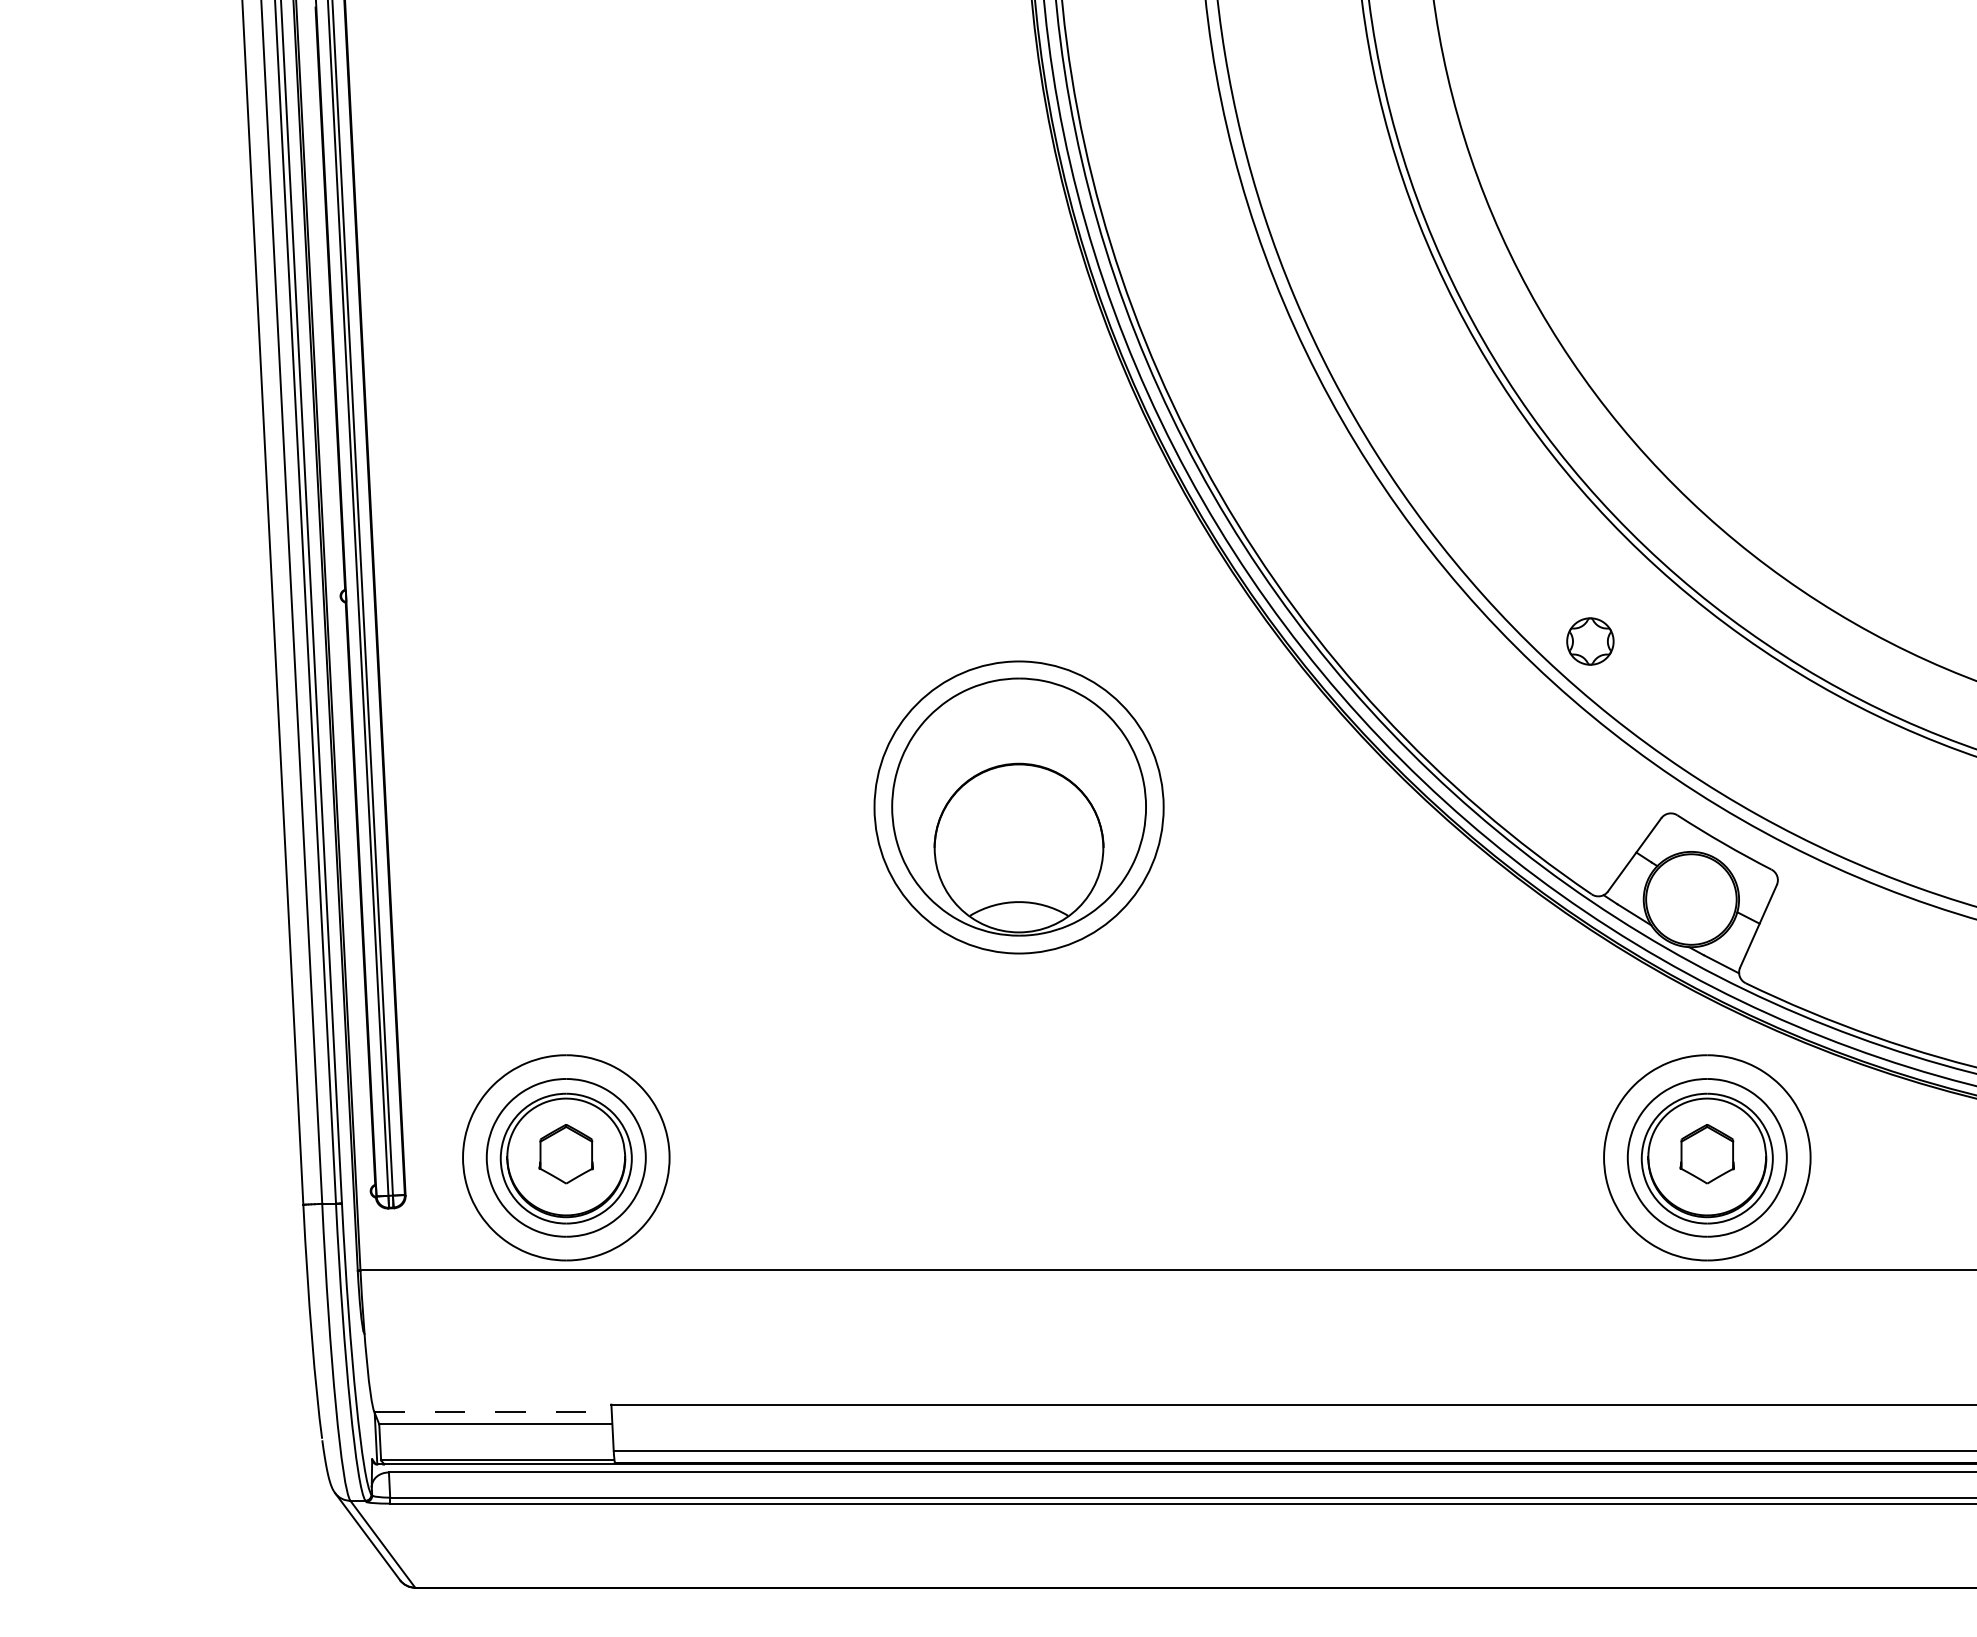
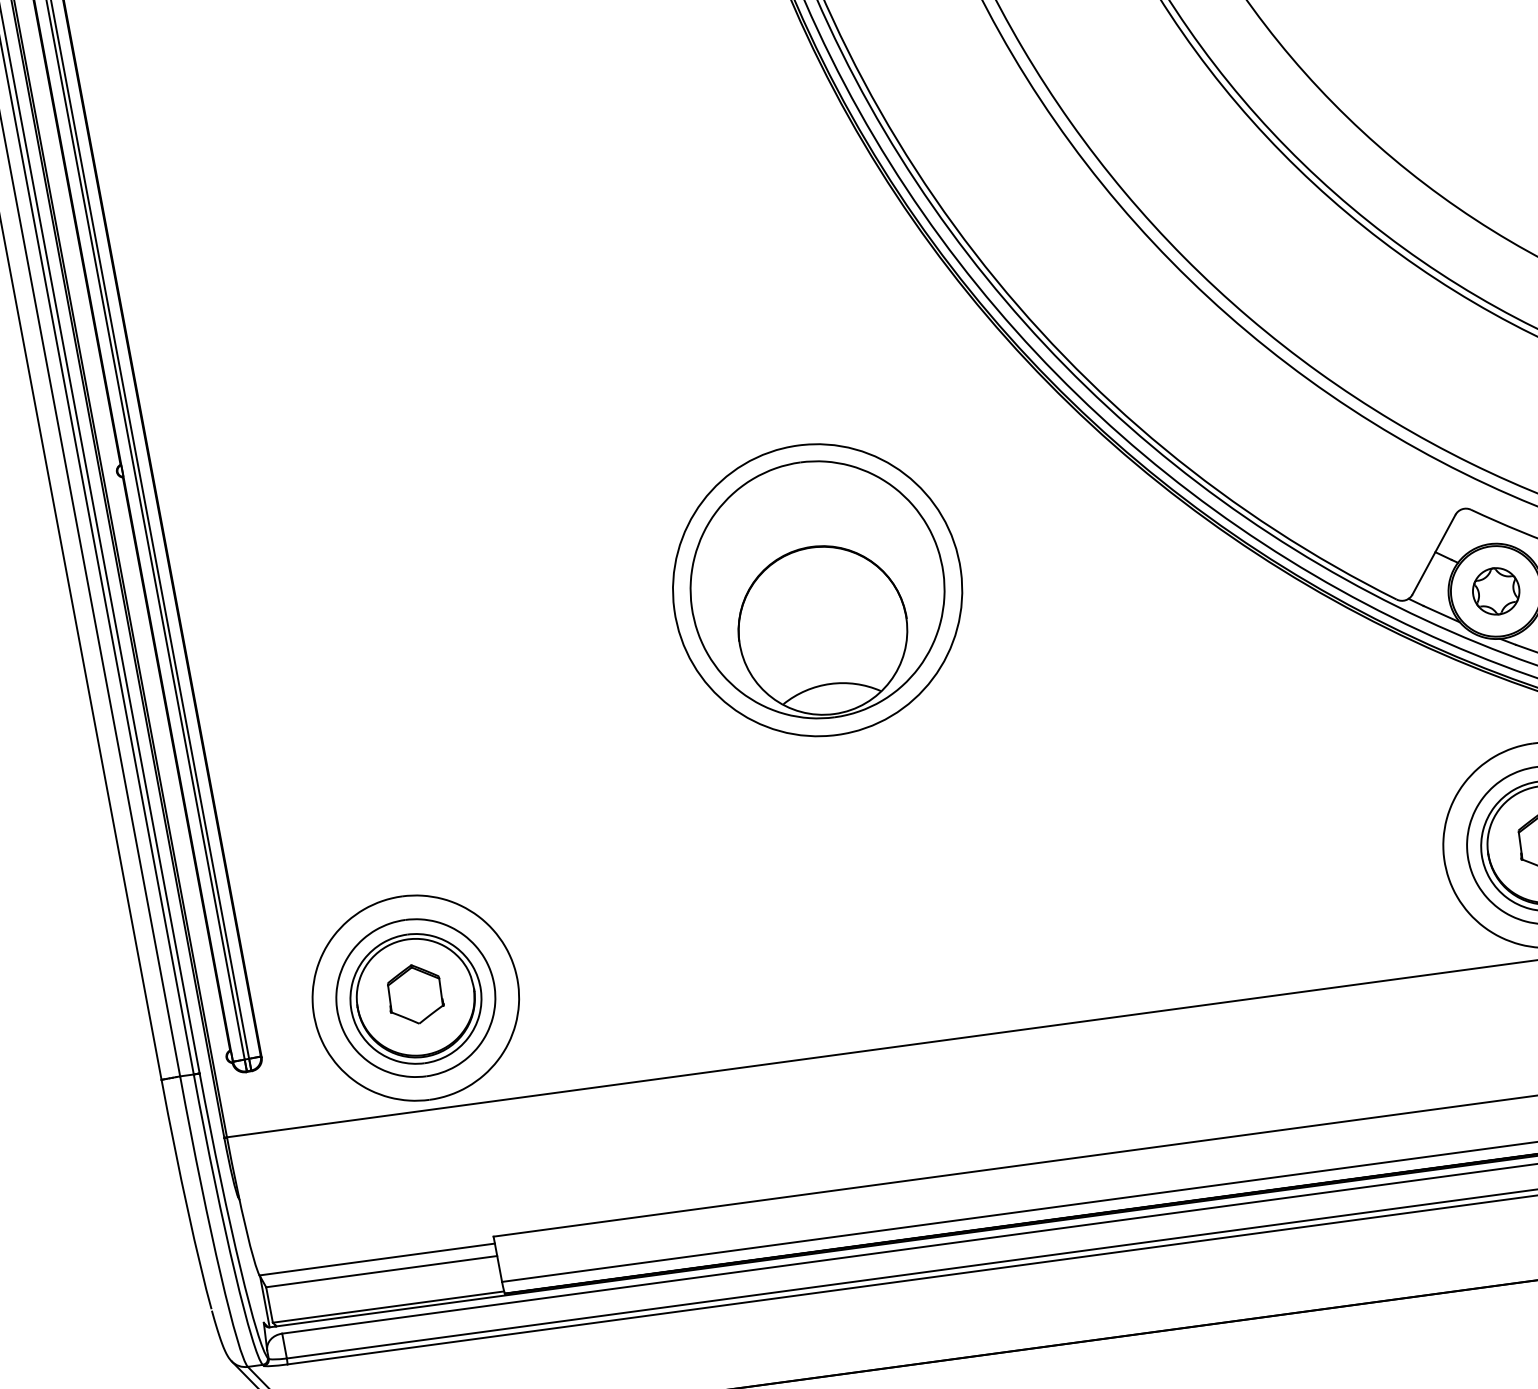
part: (1590, 641) -> (1496, 591), moved
line: (493, 1411) -> (377, 1259), dashed -> solid

